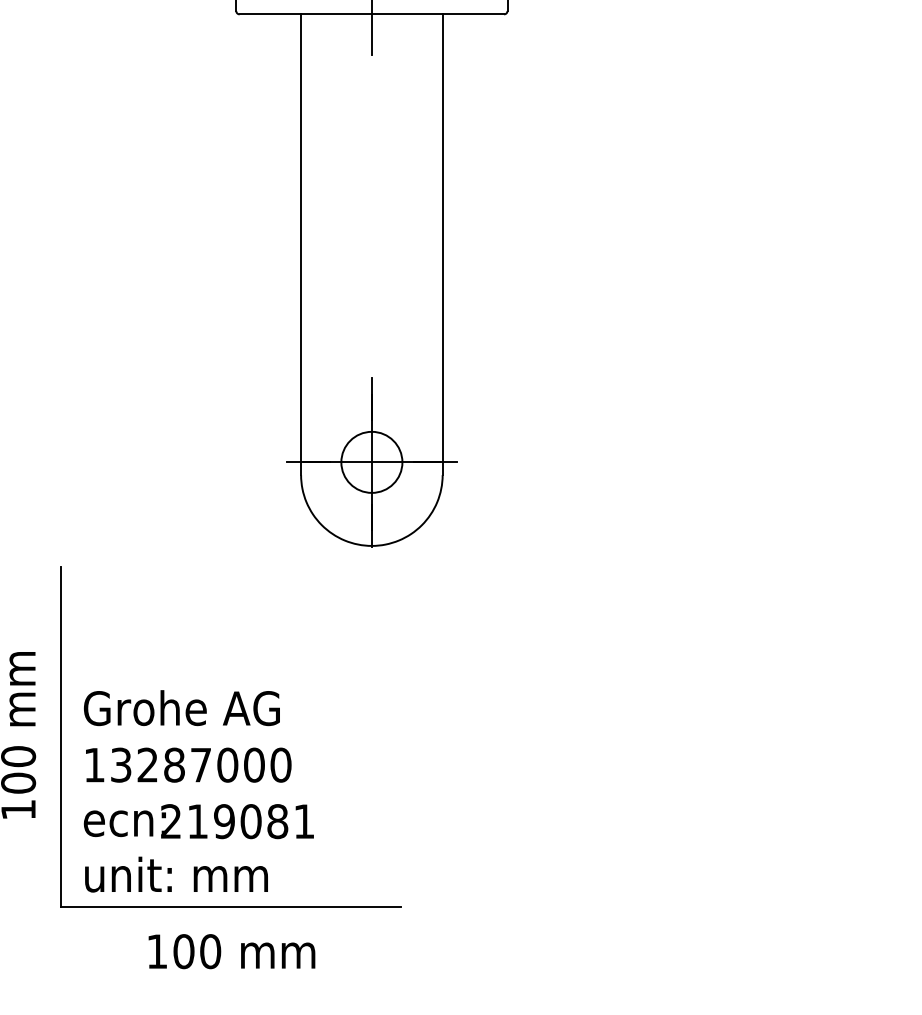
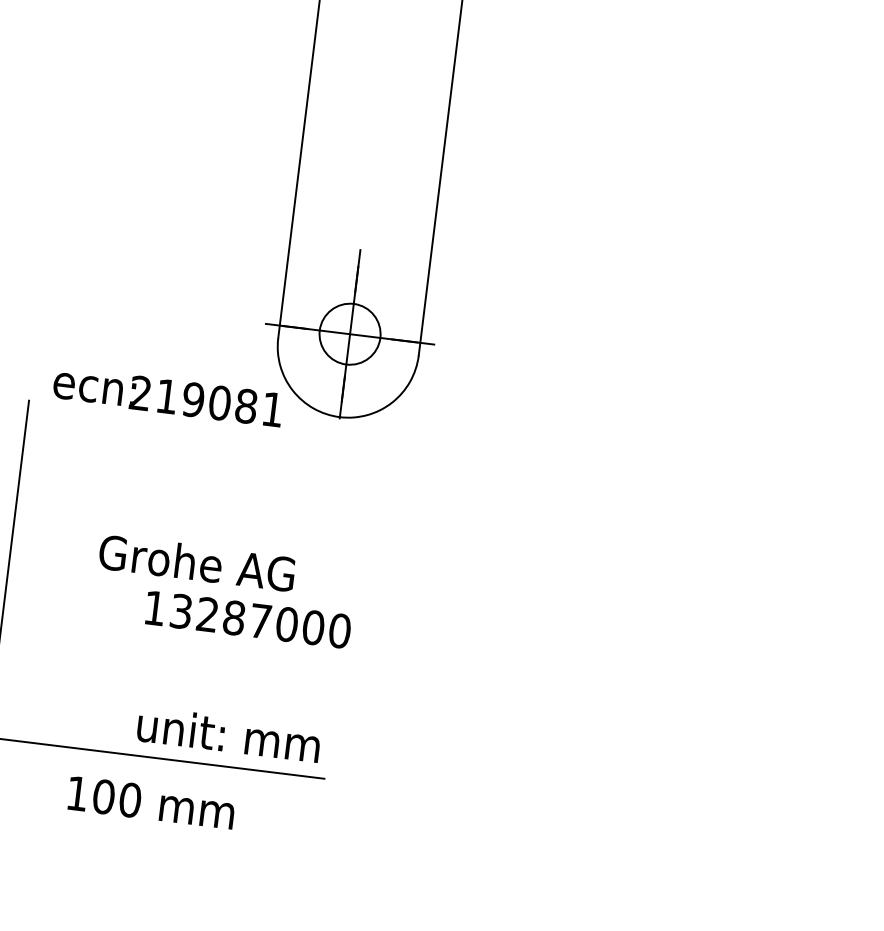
text: (181, 708) -> (196, 563), moved
text: (188, 764) -> (248, 619), moved
text: (198, 821) -> (167, 396), moved
text: (176, 874) -> (228, 734), moved

